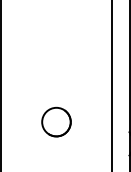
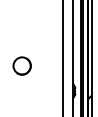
circle: (55, 121) -> (21, 65), moved

